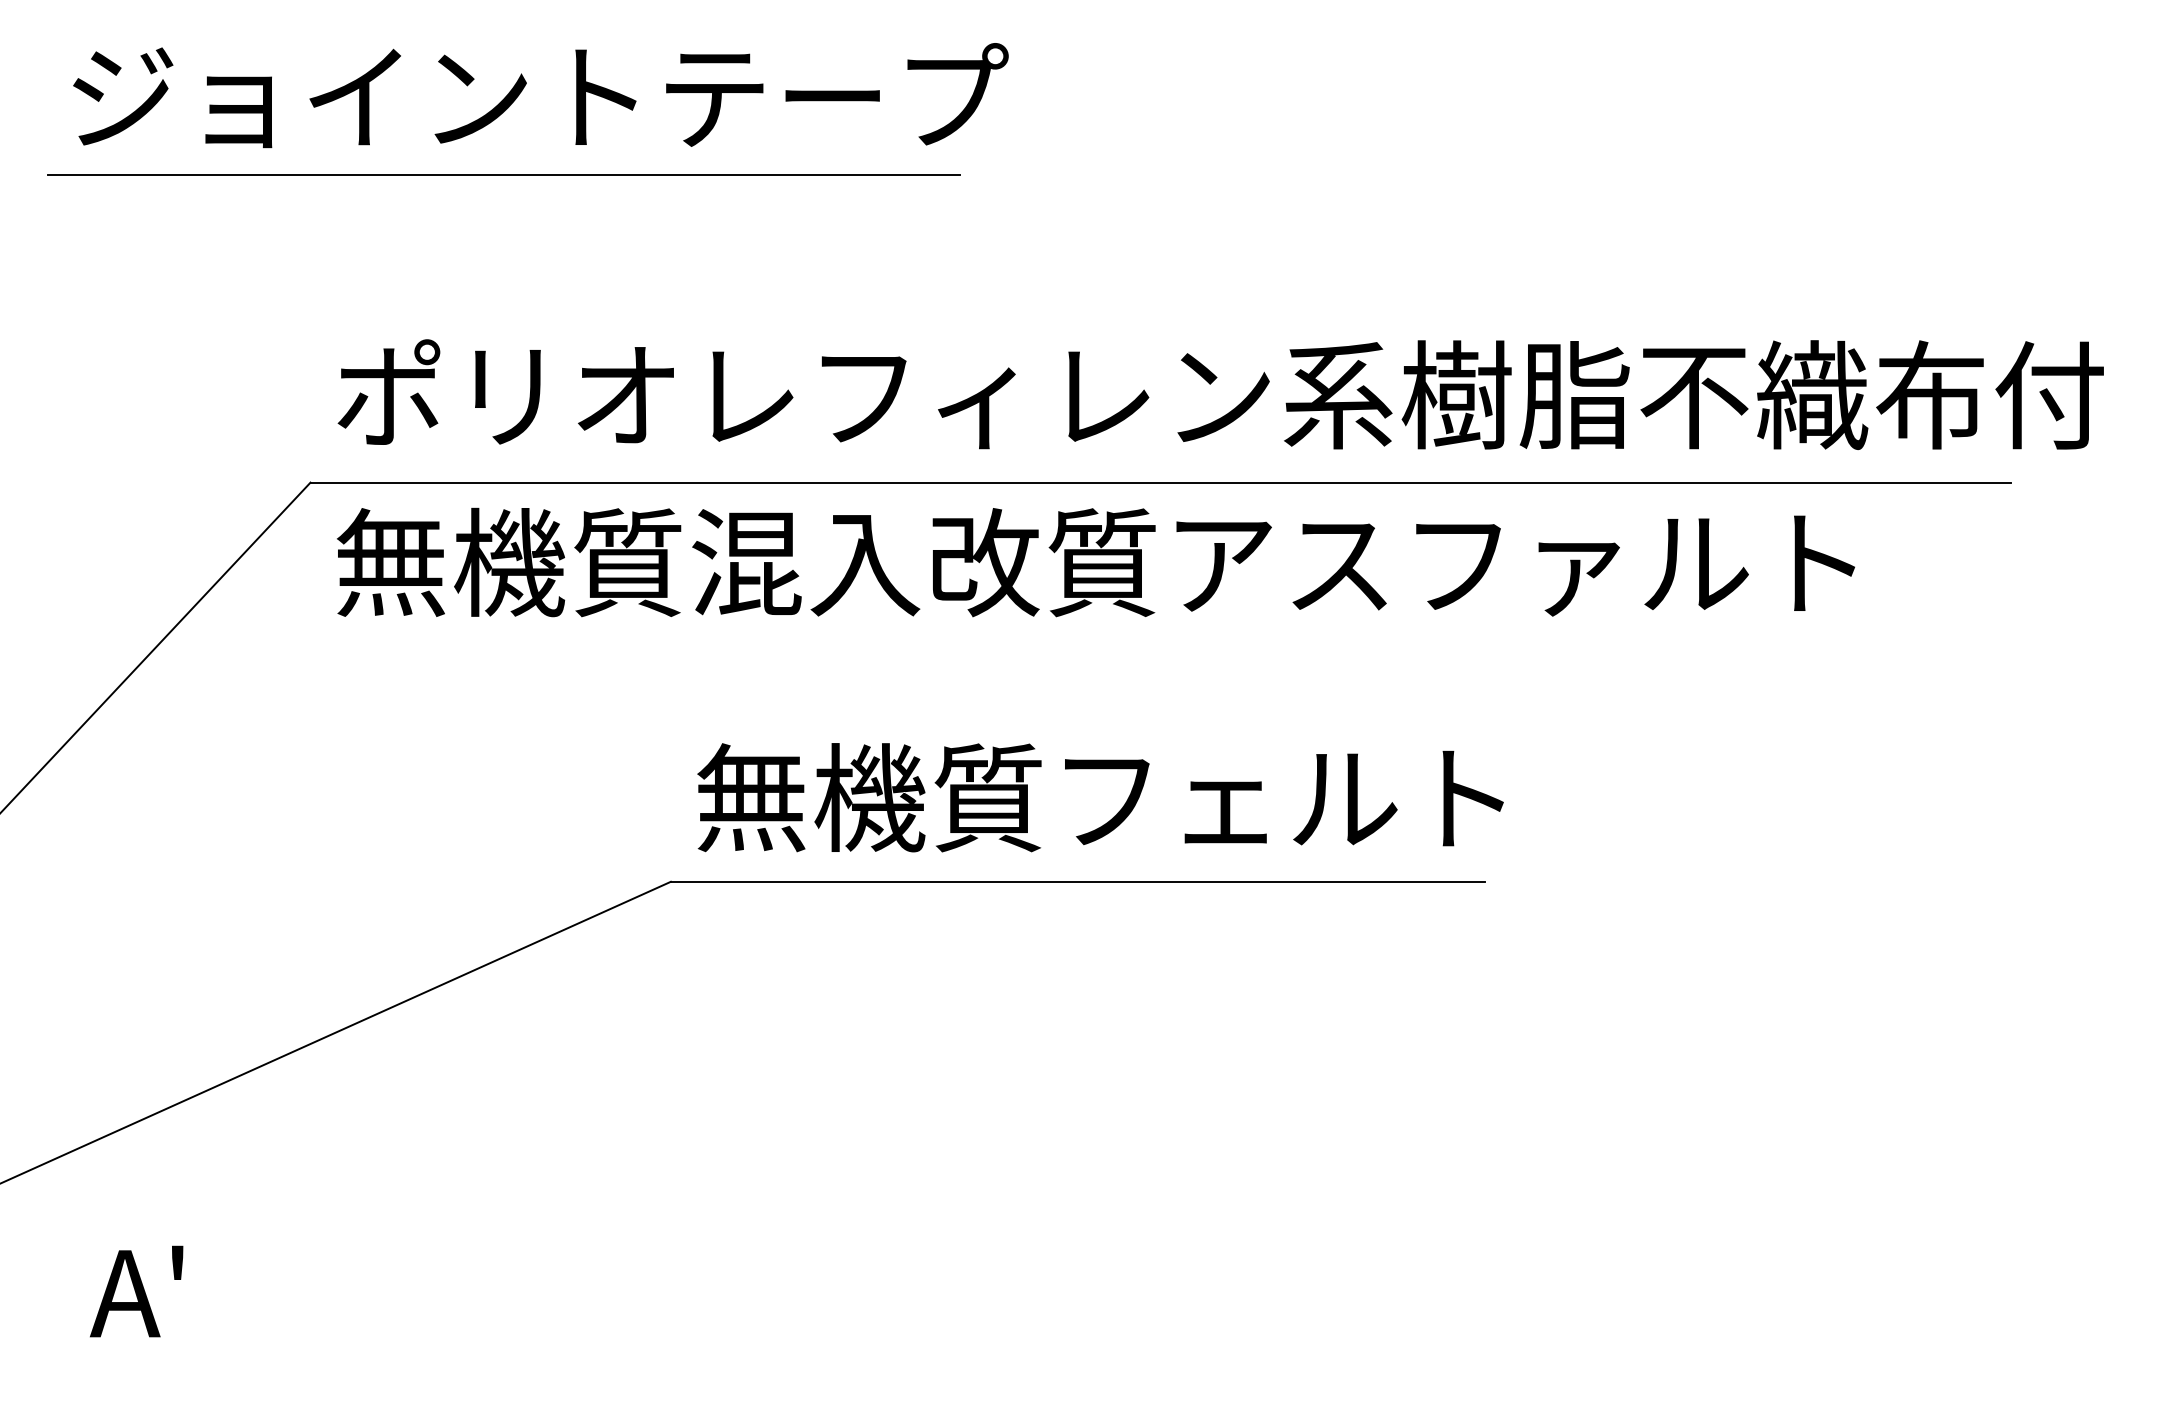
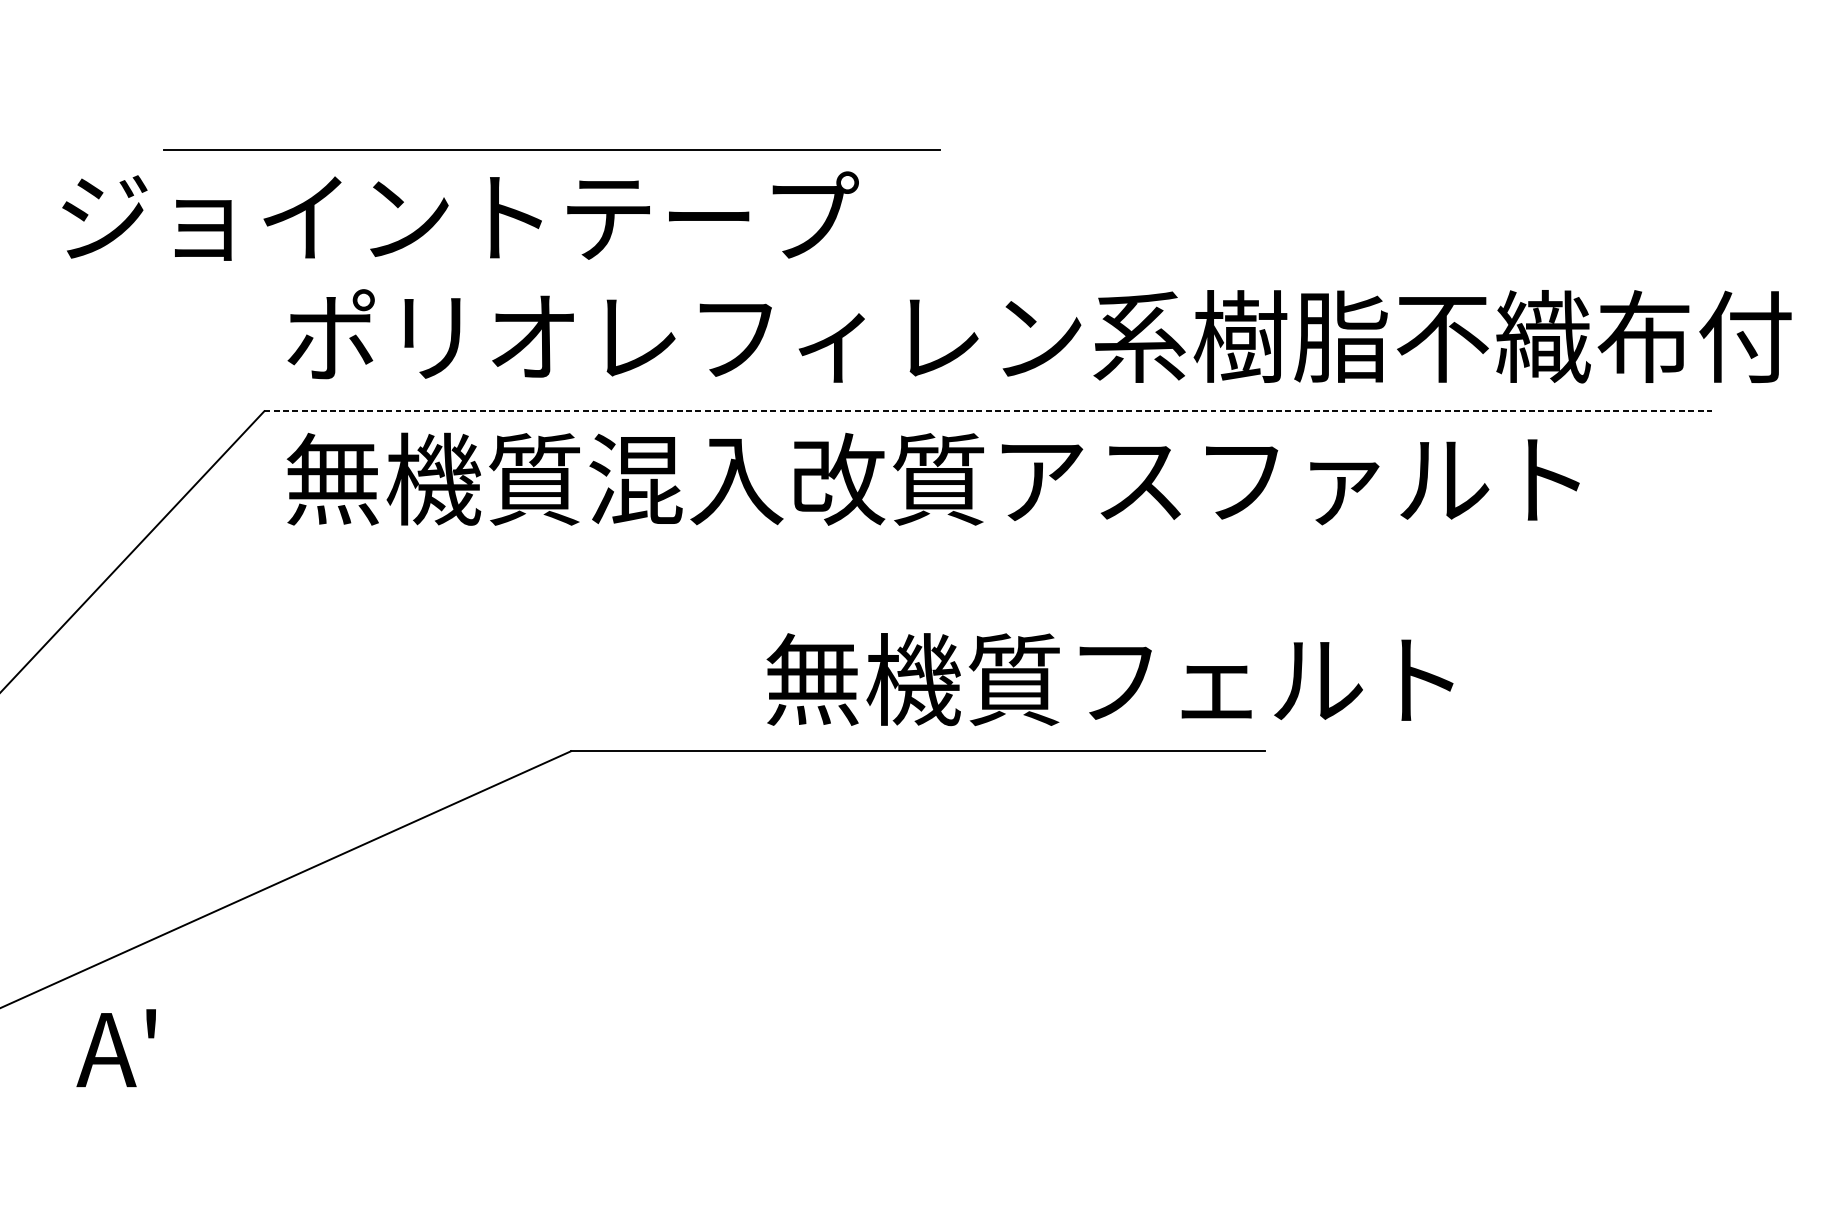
text: (540, 95) -> (460, 216), moved
line: (503, 174) -> (551, 148), moved
line: (1160, 482) -> (988, 411), solid -> dashed
text: (1100, 797) -> (1110, 679), moved
text: (136, 1291) -> (116, 1048), moved

